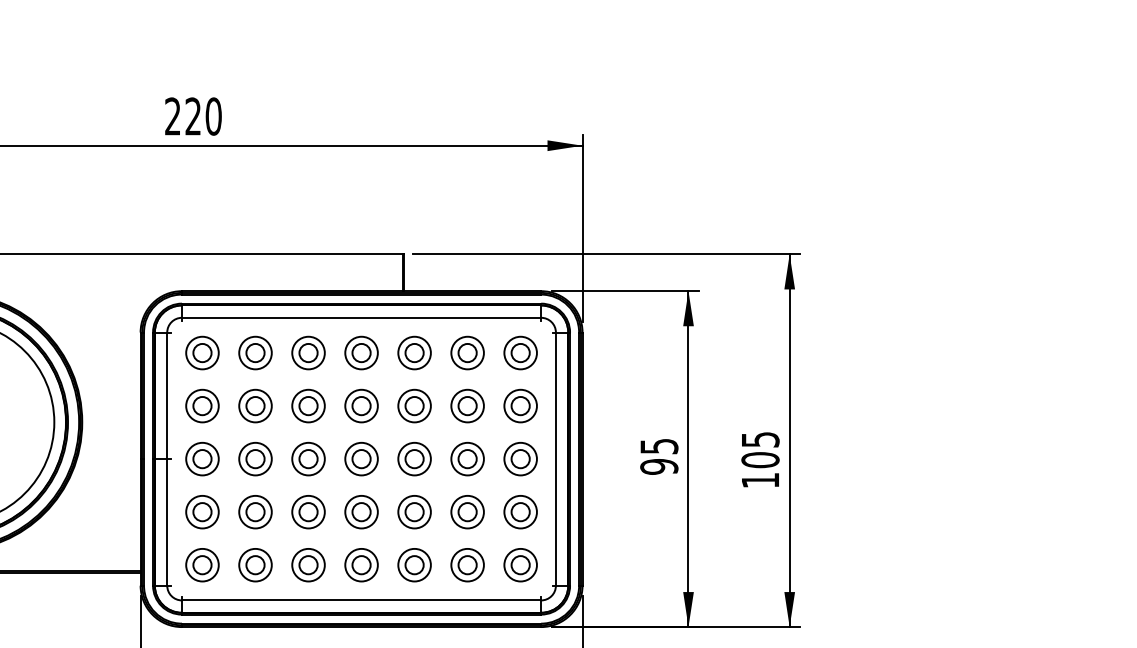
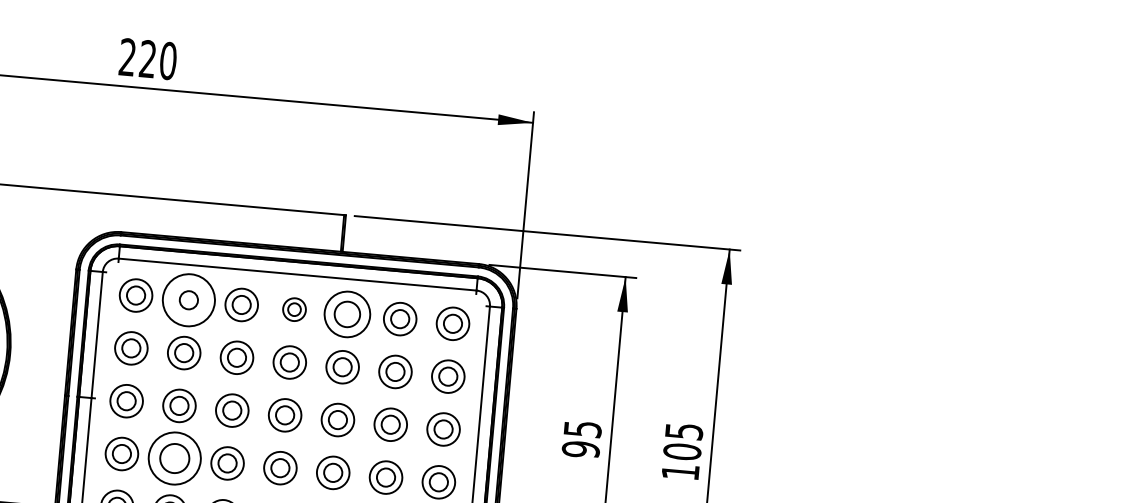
circle: (255, 352) -> (188, 299), size x1.6
part: (361, 352) -> (294, 309), size x0.7
part: (414, 352) -> (347, 313), size x1.4
part: (255, 512) -> (174, 459), size x1.6

